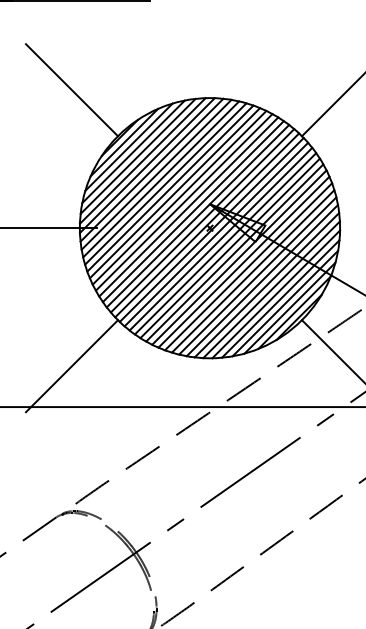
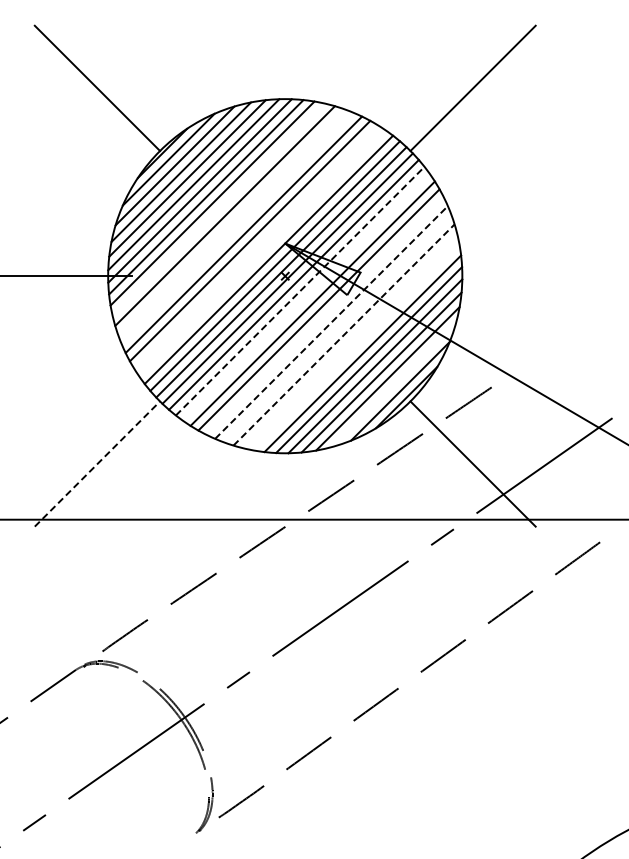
line: (160, 179) -> (218, 209), removed
line: (170, 188) -> (231, 222), removed
line: (174, 193) -> (237, 228), removed
line: (188, 207) -> (256, 247), removed
line: (193, 211) -> (262, 253), removed
line: (221, 239) -> (300, 291), solid -> dashed
line: (225, 243) -> (306, 297), removed
line: (238, 257) -> (324, 315), removed
line: (243, 262) -> (331, 322), solid -> dashed
line: (248, 266) -> (337, 328), removed
line: (253, 271) -> (344, 334), solid -> dashed
line: (257, 276) -> (350, 341), removed
line: (262, 280) -> (356, 347), removed
line: (289, 307) -> (393, 384), removed
line: (72, 366) -> (97, 464), solid -> dashed

